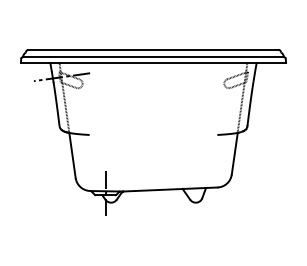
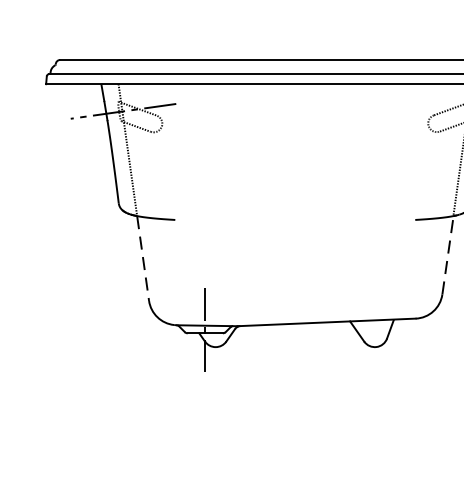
line: (234, 153) -> (447, 254), solid -> dashed
line: (72, 155) -> (143, 258), solid -> dashed

